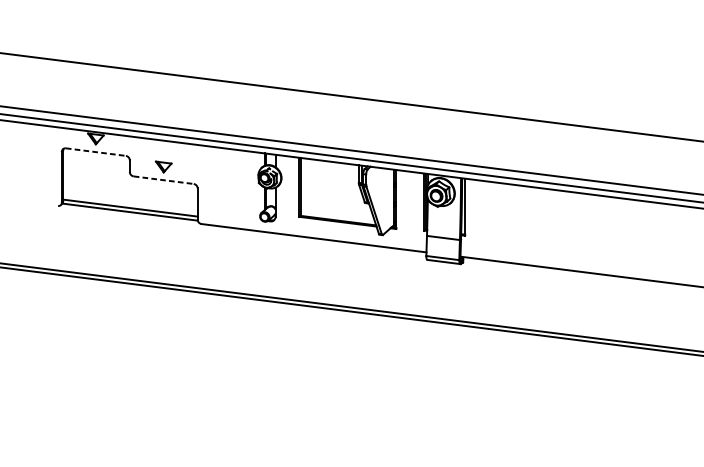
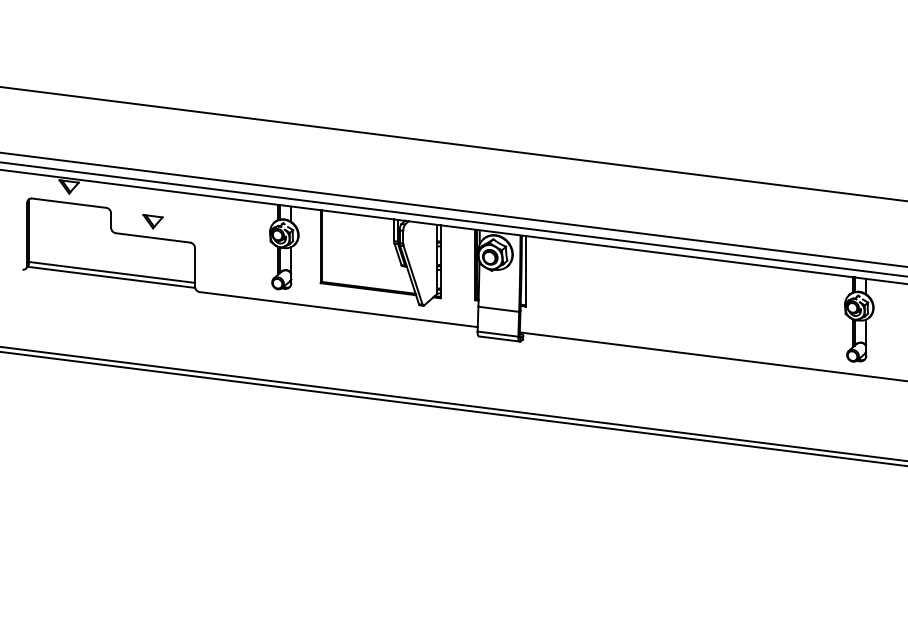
line: (96, 152) -> (69, 203), dashed -> solid
line: (164, 179) -> (153, 237), dashed -> solid

